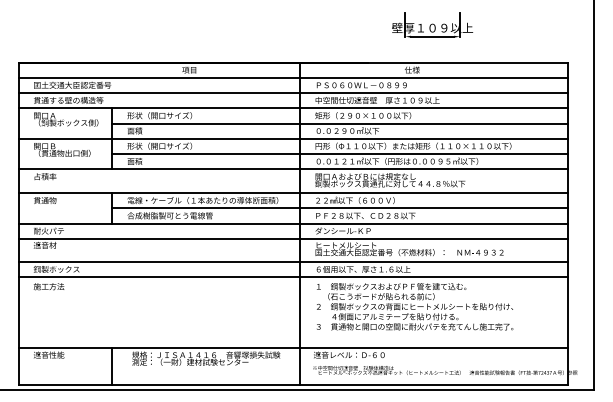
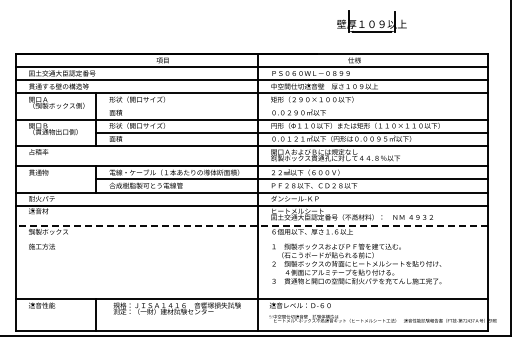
line: (340, 123) -> (292, 106), removed
line: (292, 262) -> (251, 225), solid -> dashed
line: (292, 277) -> (251, 238), removed

